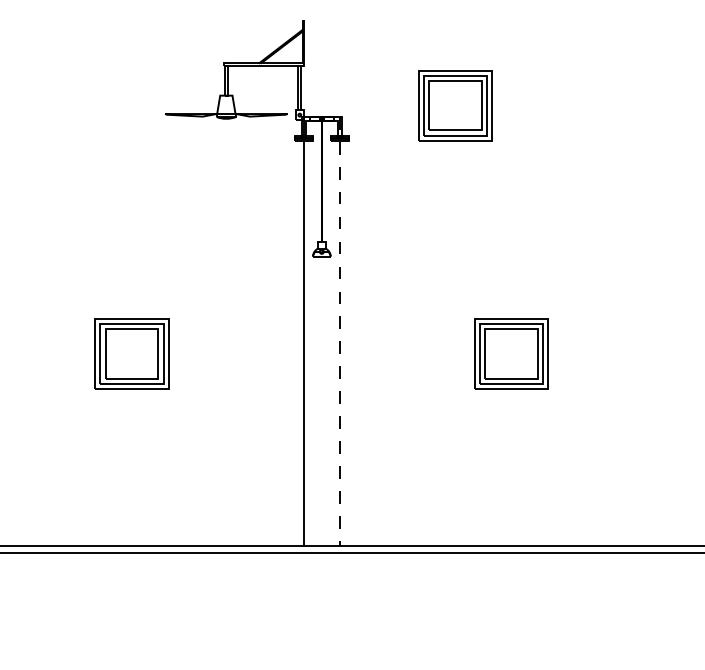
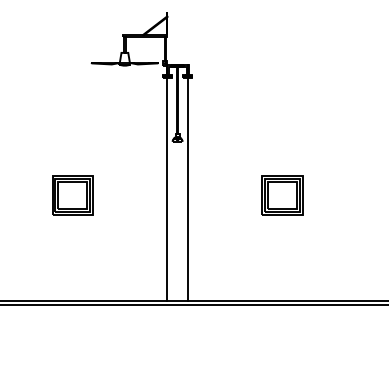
part: (455, 105) -> (251, 58), removed
line: (339, 332) -> (187, 183), dashed -> solid

